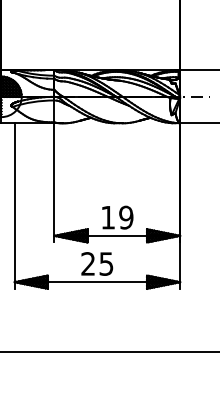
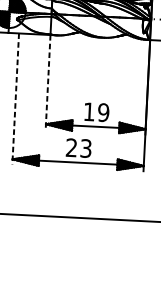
line: (54, 182) -> (48, 81), solid -> dashed
line: (14, 206) -> (15, 99), solid -> dashed
text: (106, 263) -> (86, 148), 25 -> 23

